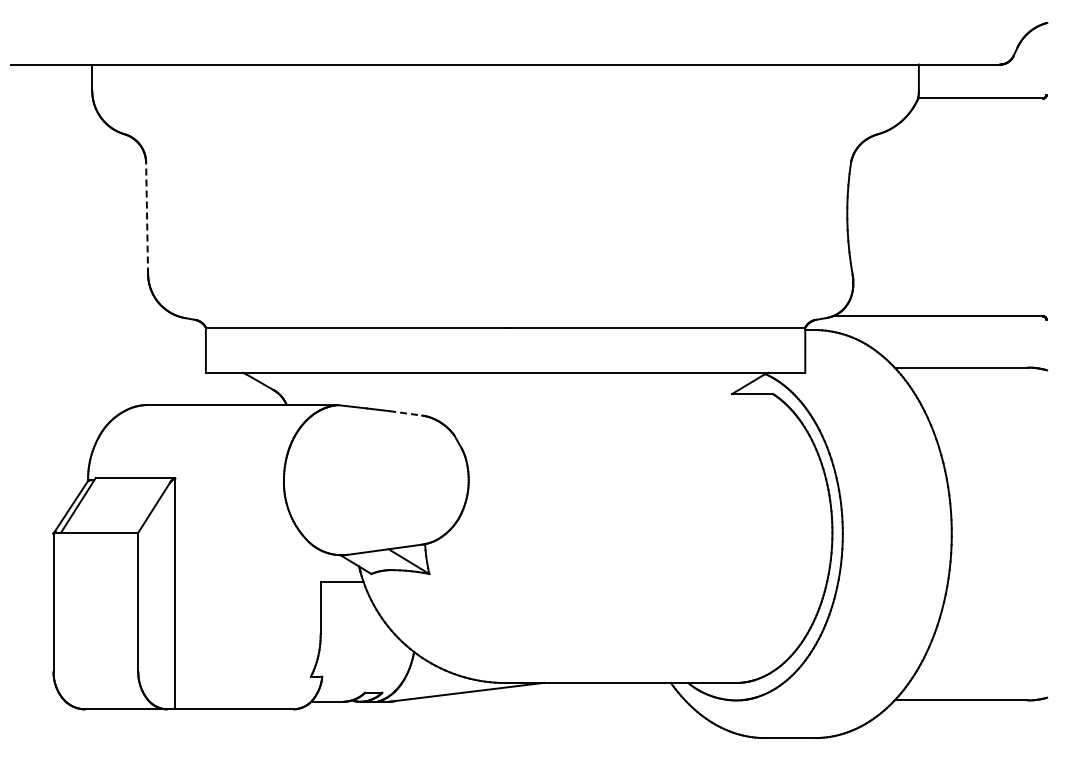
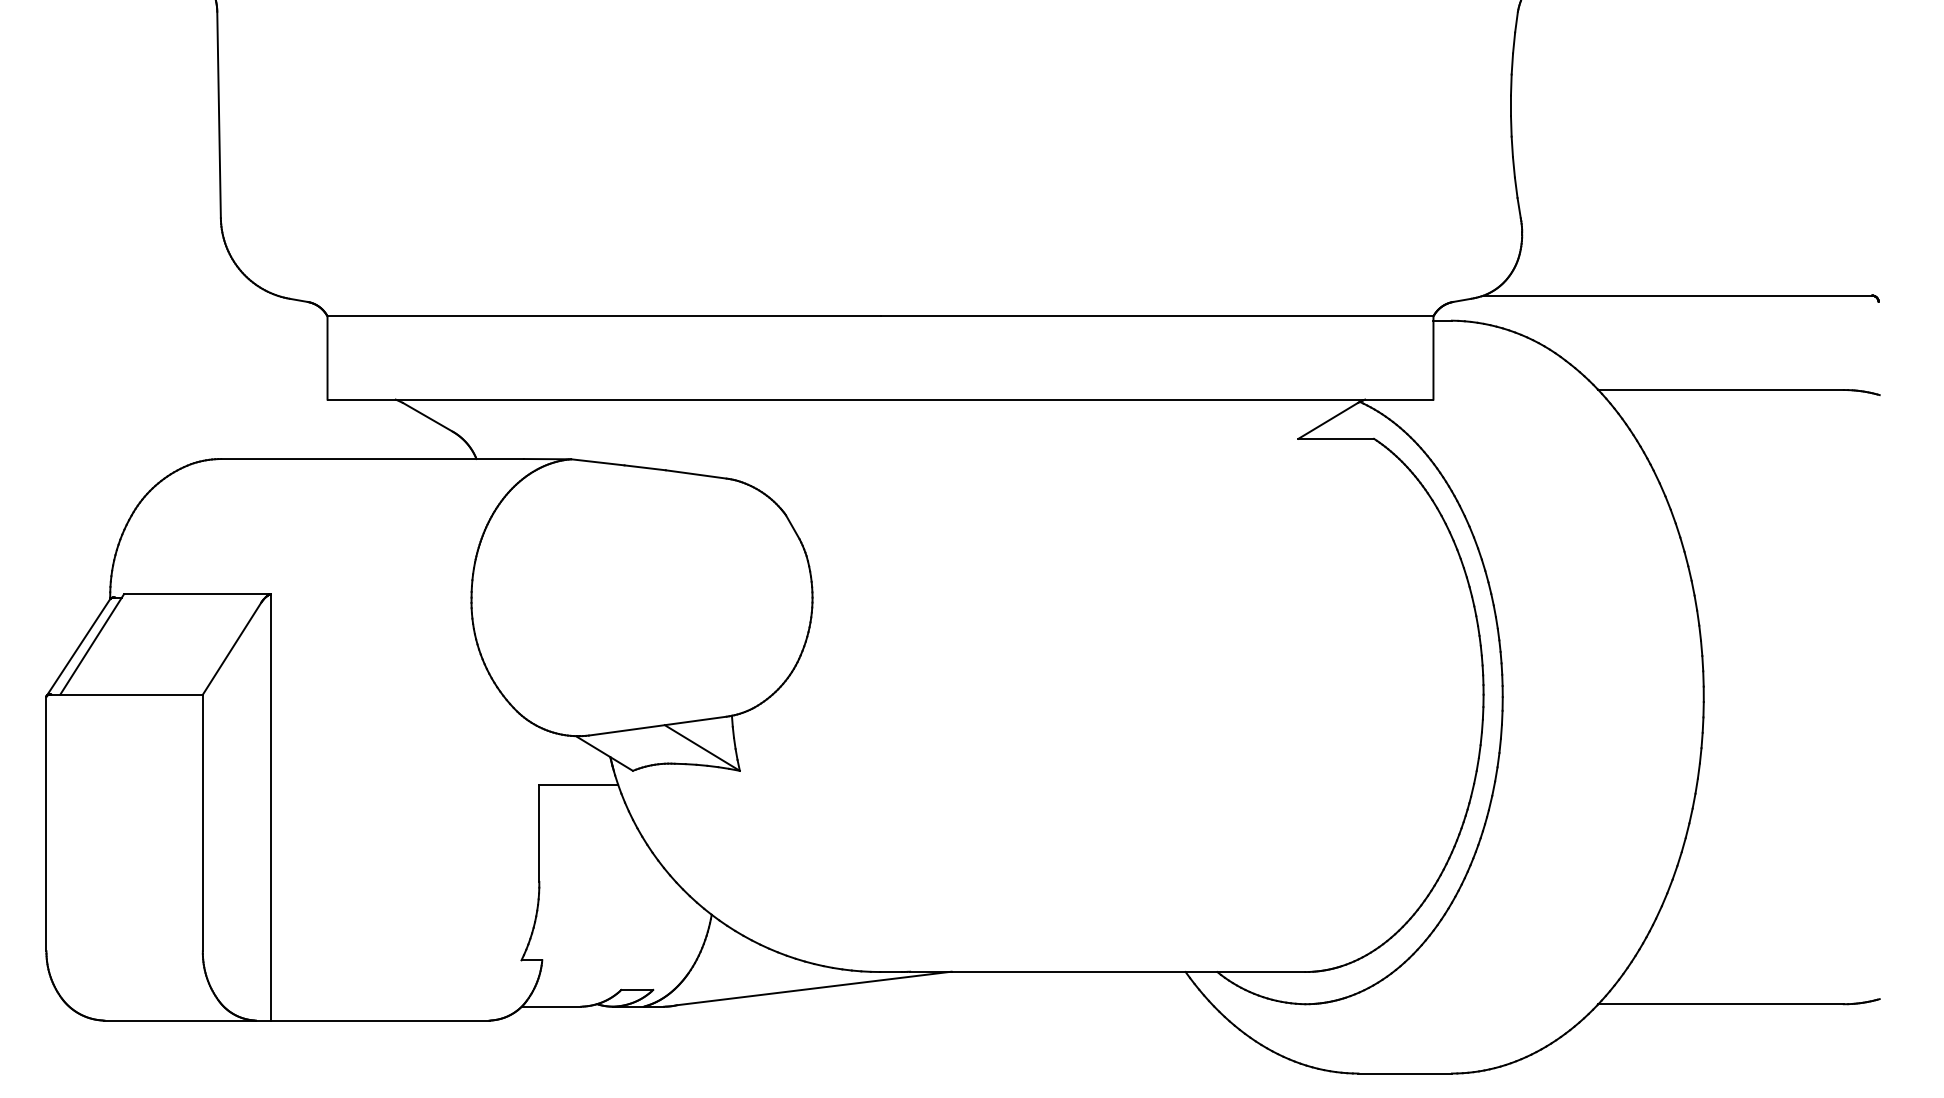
line: (147, 218) -> (219, 114), dashed -> solid
line: (405, 413) -> (695, 474), dashed -> solid

